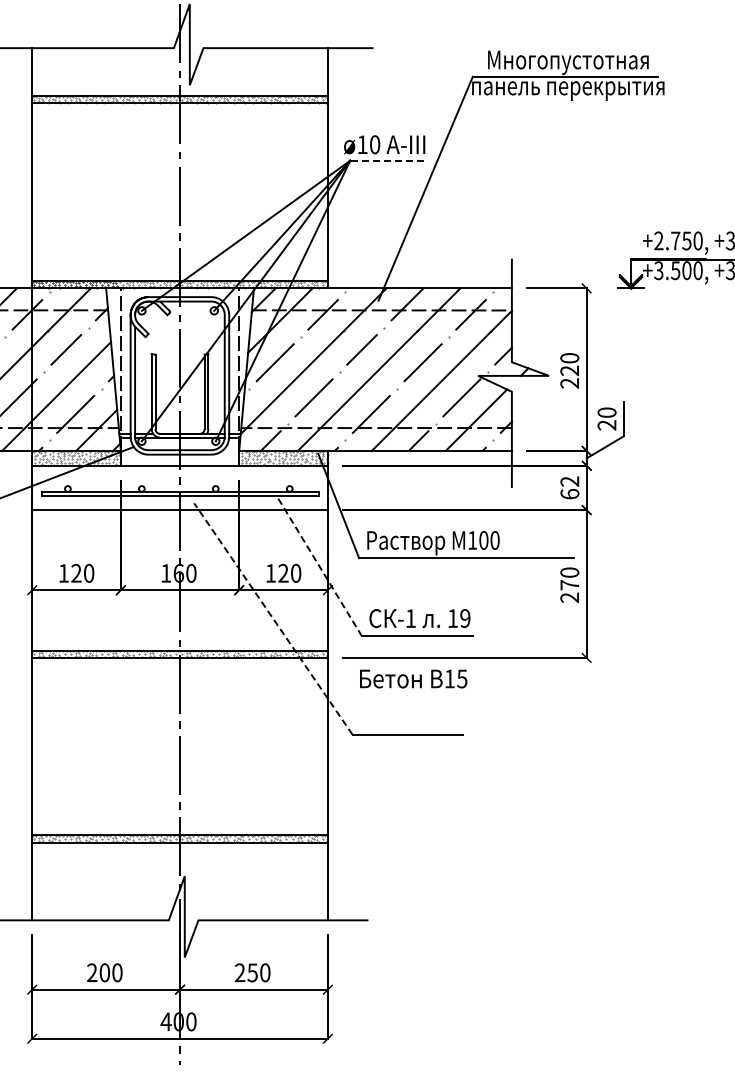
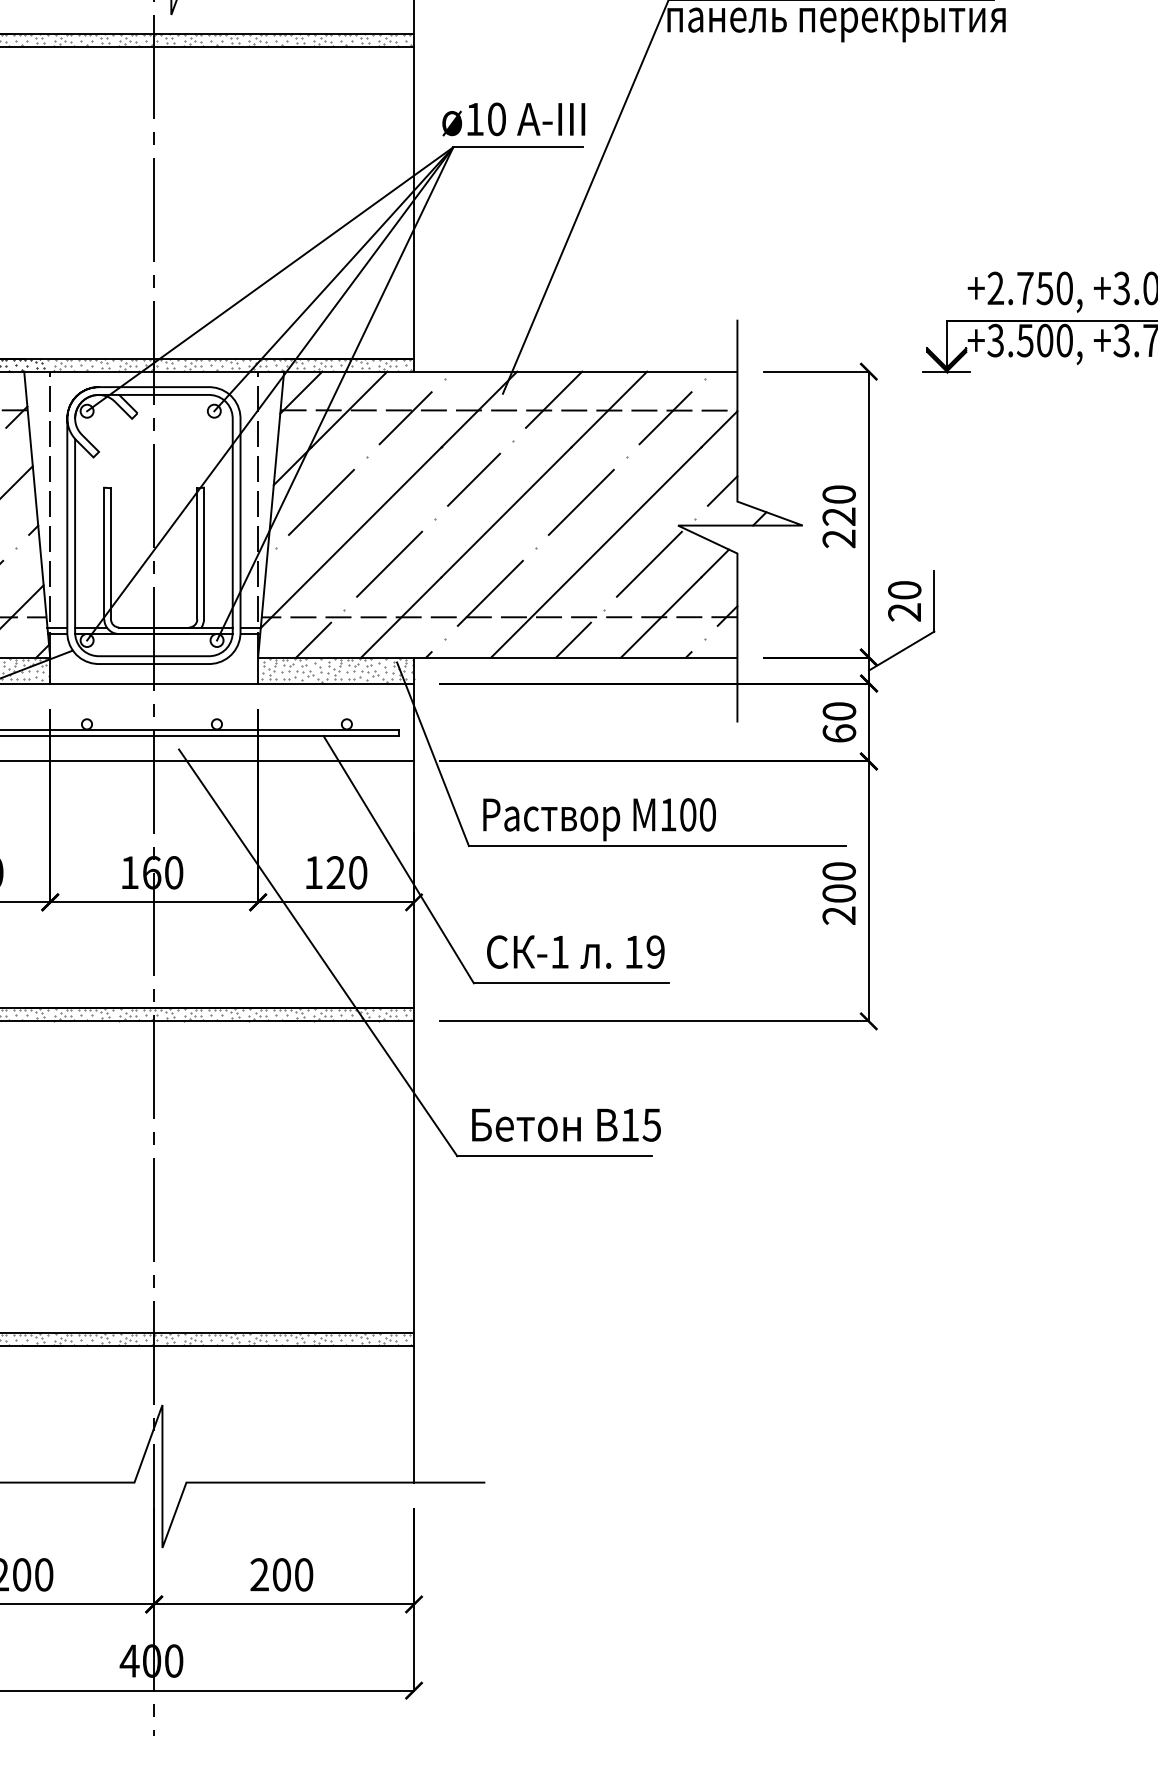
line: (387, 160) -> (518, 146), dashed -> solid
text: (569, 481) -> (838, 711), 62 -> 60
line: (318, 565) -> (397, 858), dashed -> solid
text: (569, 585) -> (838, 894), 270 -> 200
line: (273, 618) -> (318, 952), dashed -> solid
text: (413, 678) -> (566, 1124), moved
text: (252, 972) -> (281, 1574), 250 -> 200

